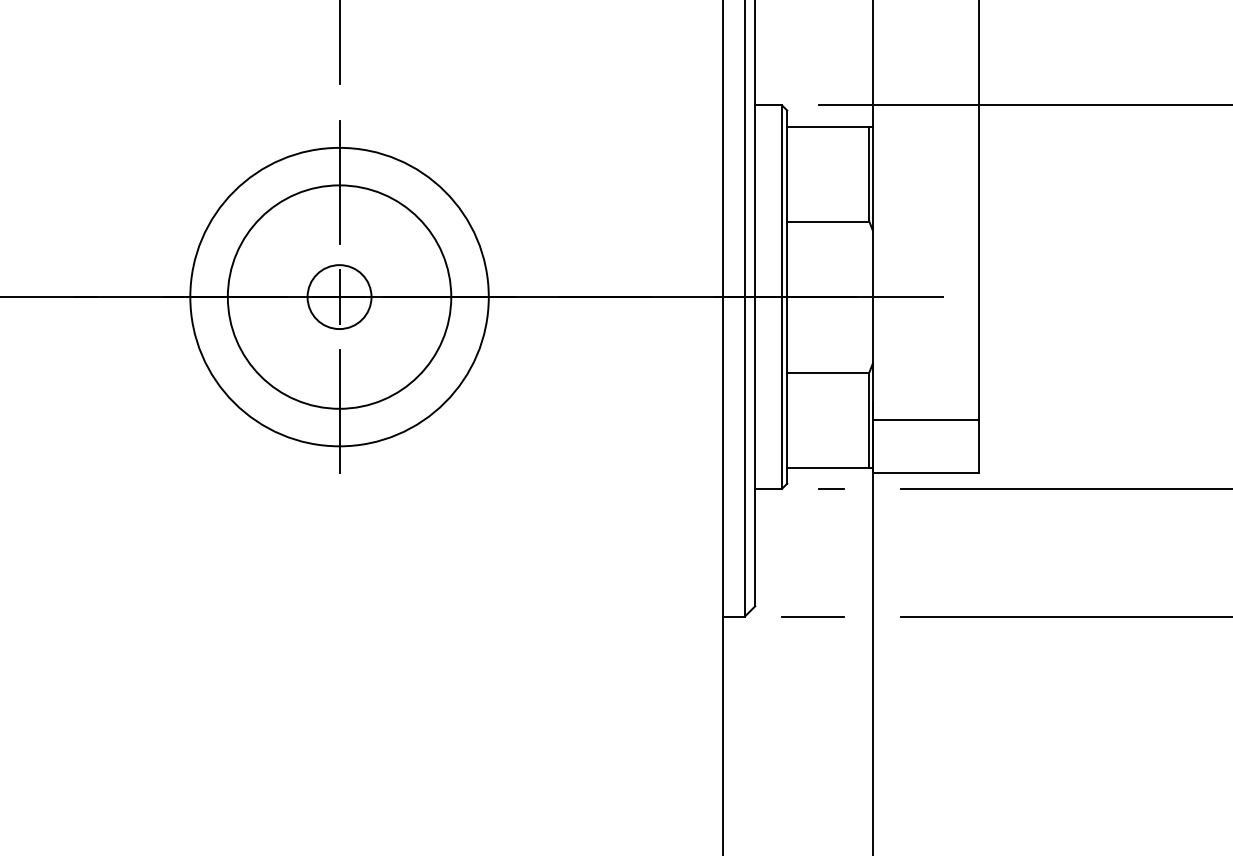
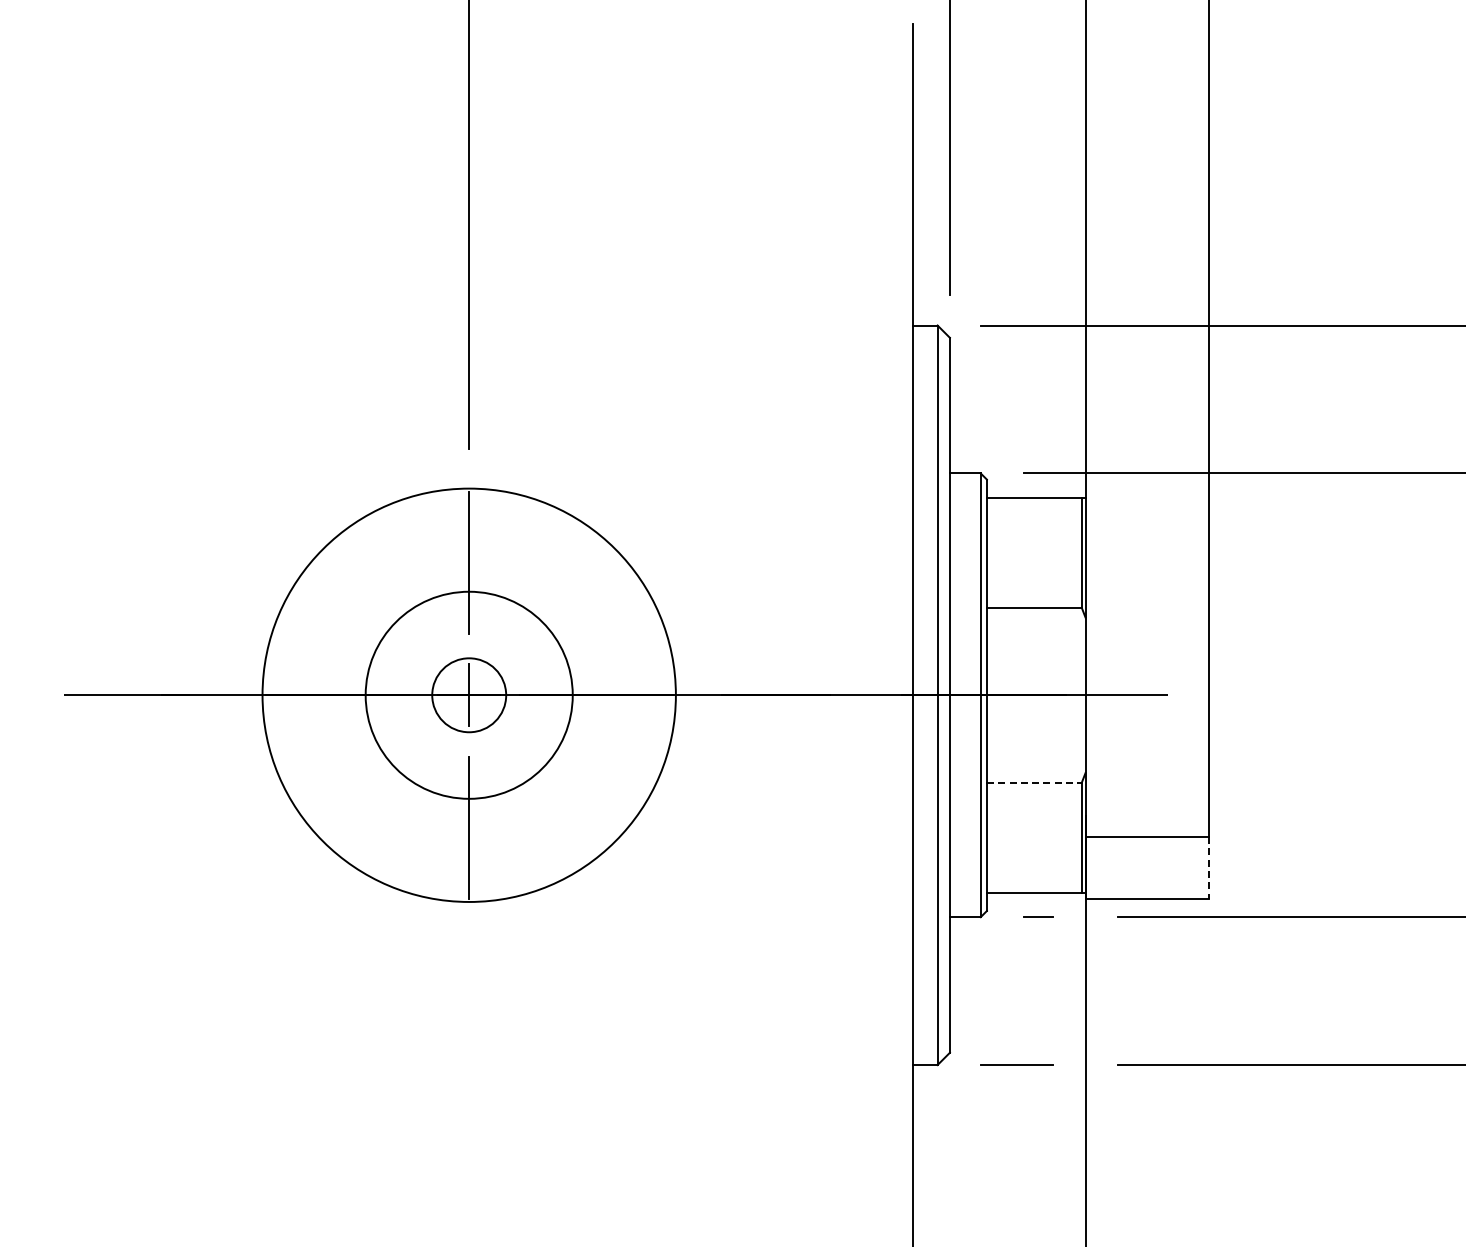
circle: (338, 296) -> (468, 694), size x0.6
circle: (339, 297) -> (469, 695), size x1.6
line: (828, 372) -> (1034, 782), solid -> dashed
line: (978, 446) -> (1208, 867), solid -> dashed

